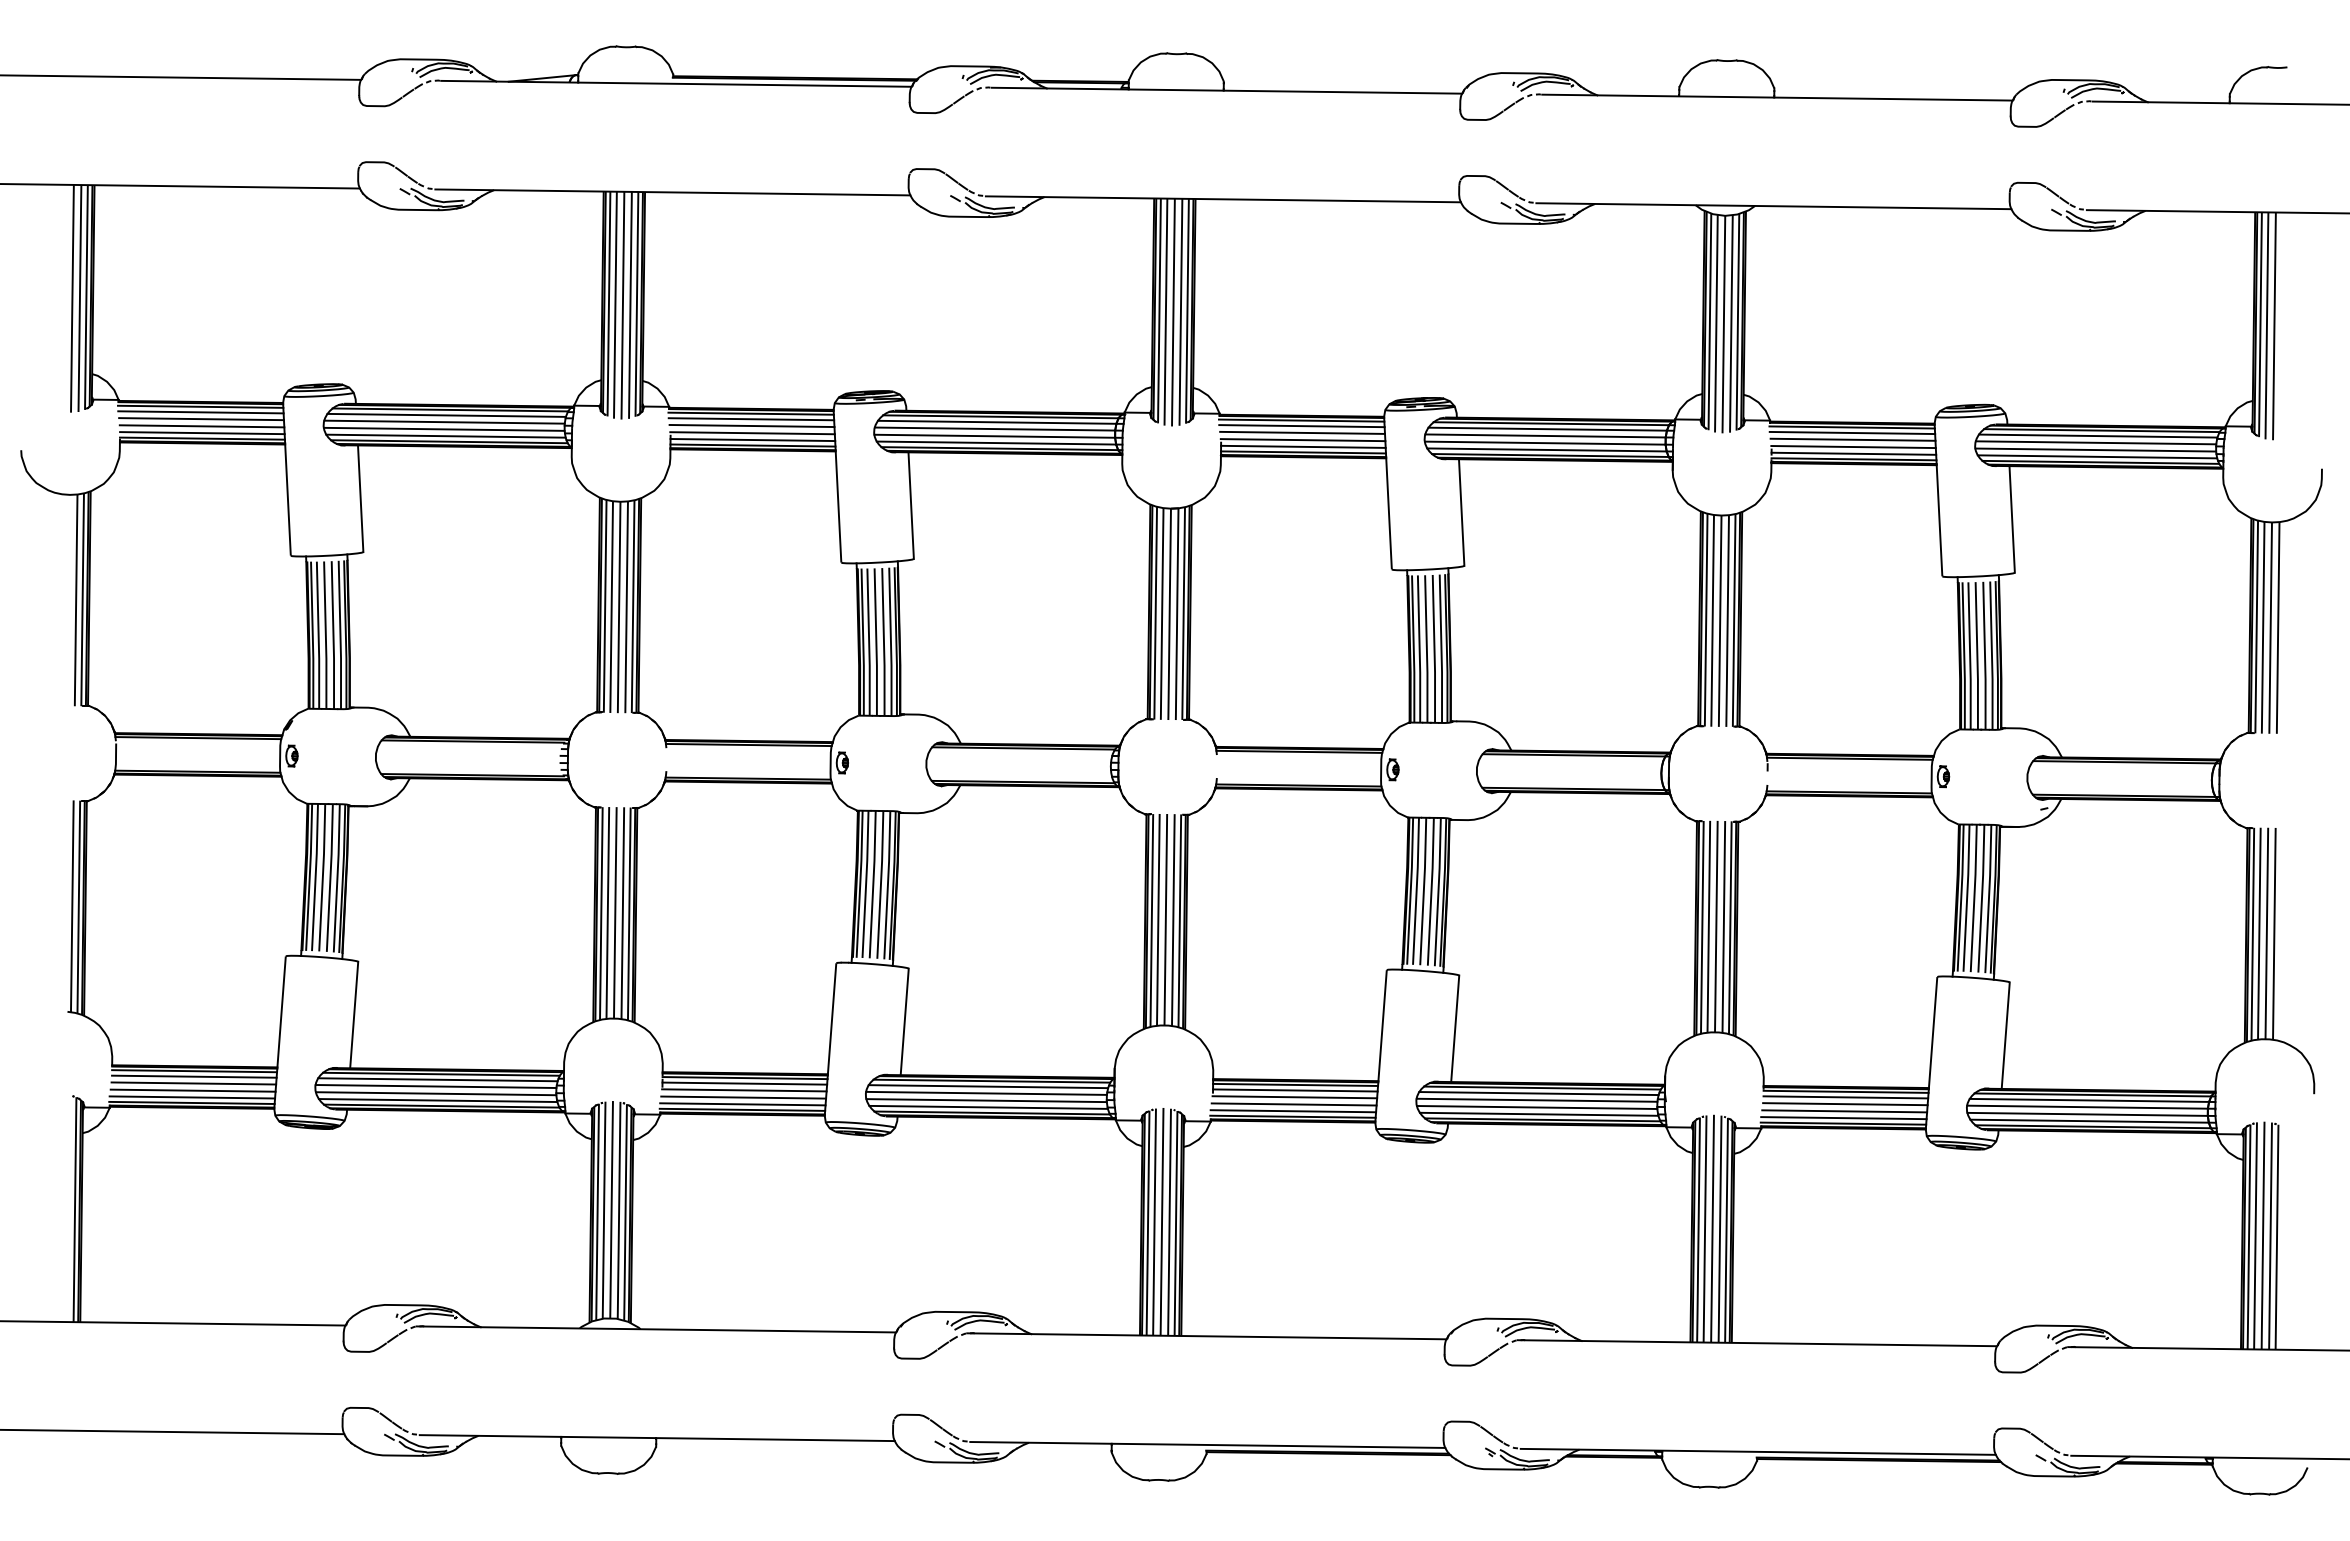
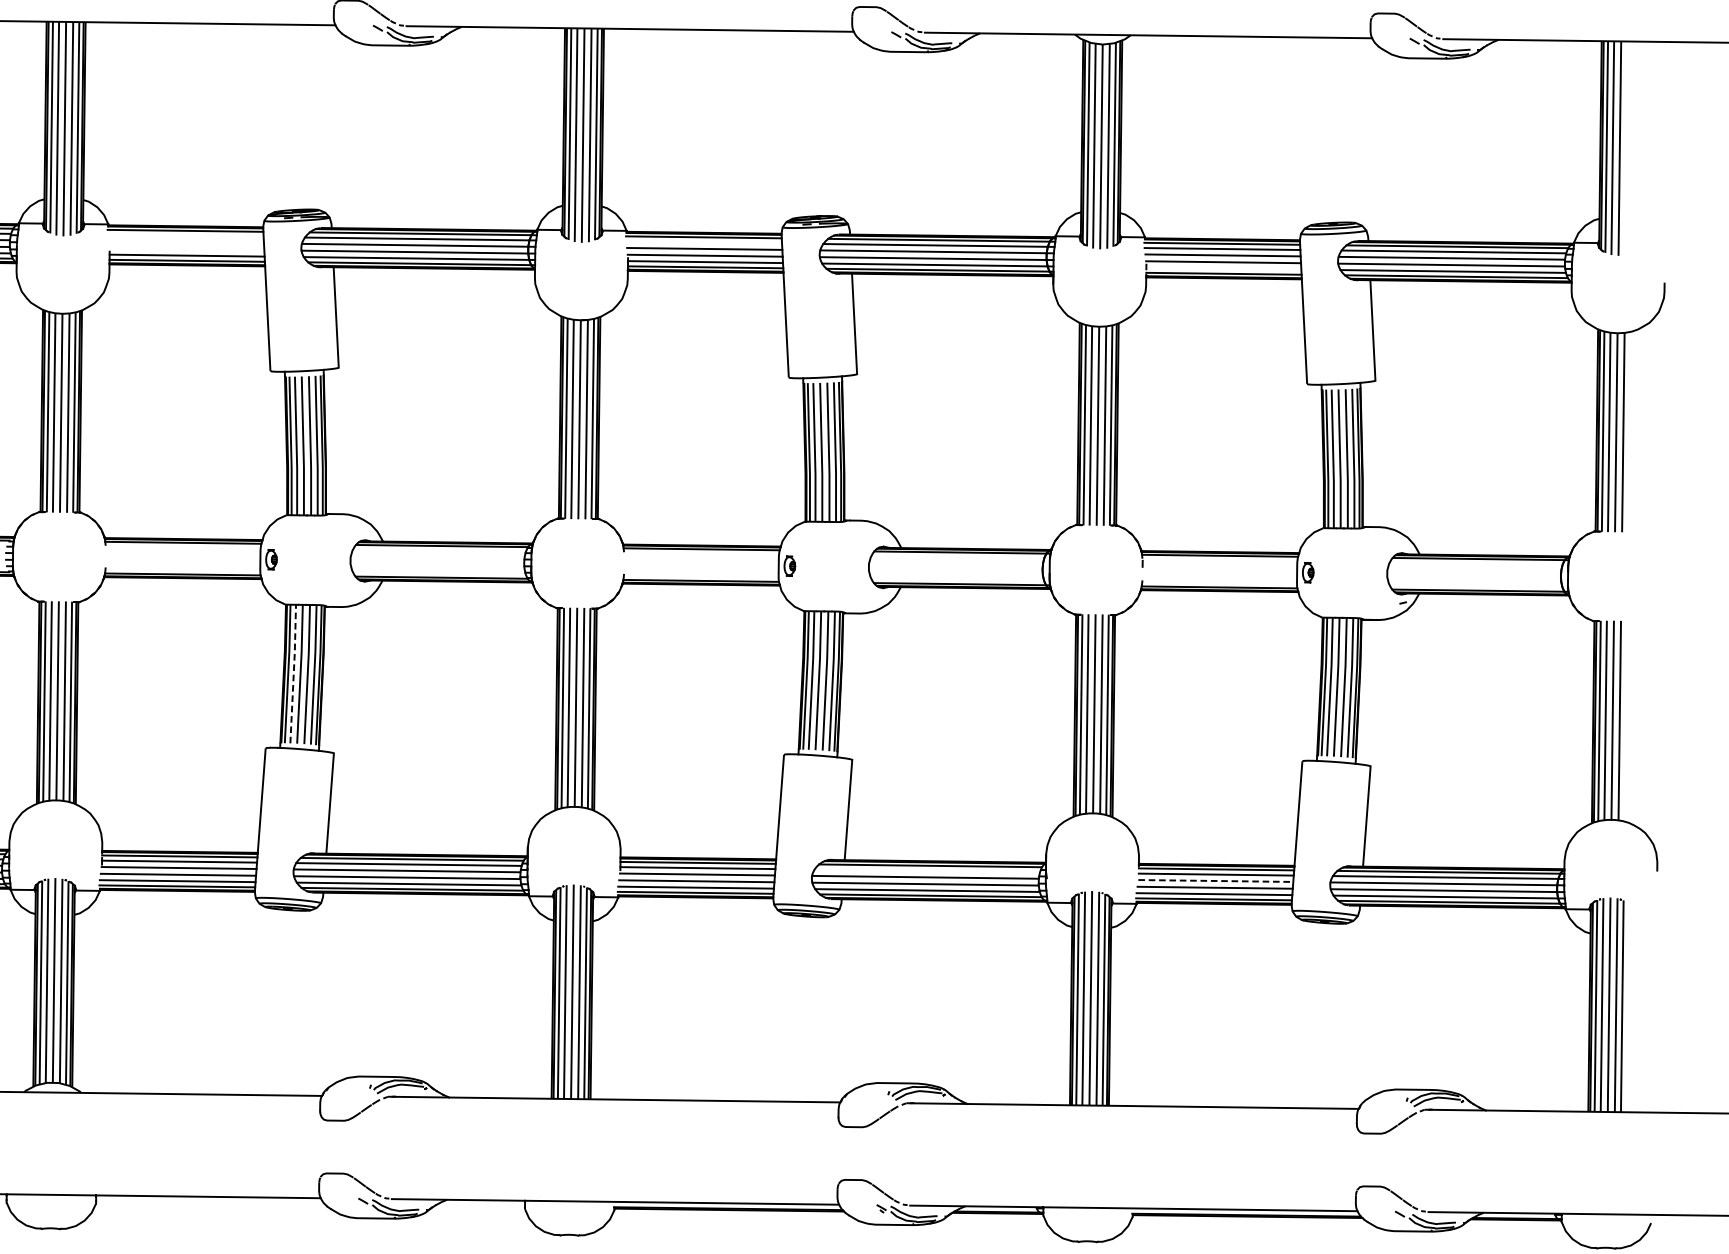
line: (751, 419) -> (185, 236), removed
line: (751, 425) -> (185, 241), removed
line: (1301, 426) -> (703, 242), removed
line: (752, 433) -> (186, 249), removed
line: (1853, 453) -> (1223, 268), removed
line: (866, 883) -> (294, 673), solid -> dashed
line: (1538, 1093) -> (926, 870), removed
line: (1845, 1104) -> (1215, 881), solid -> dashed

